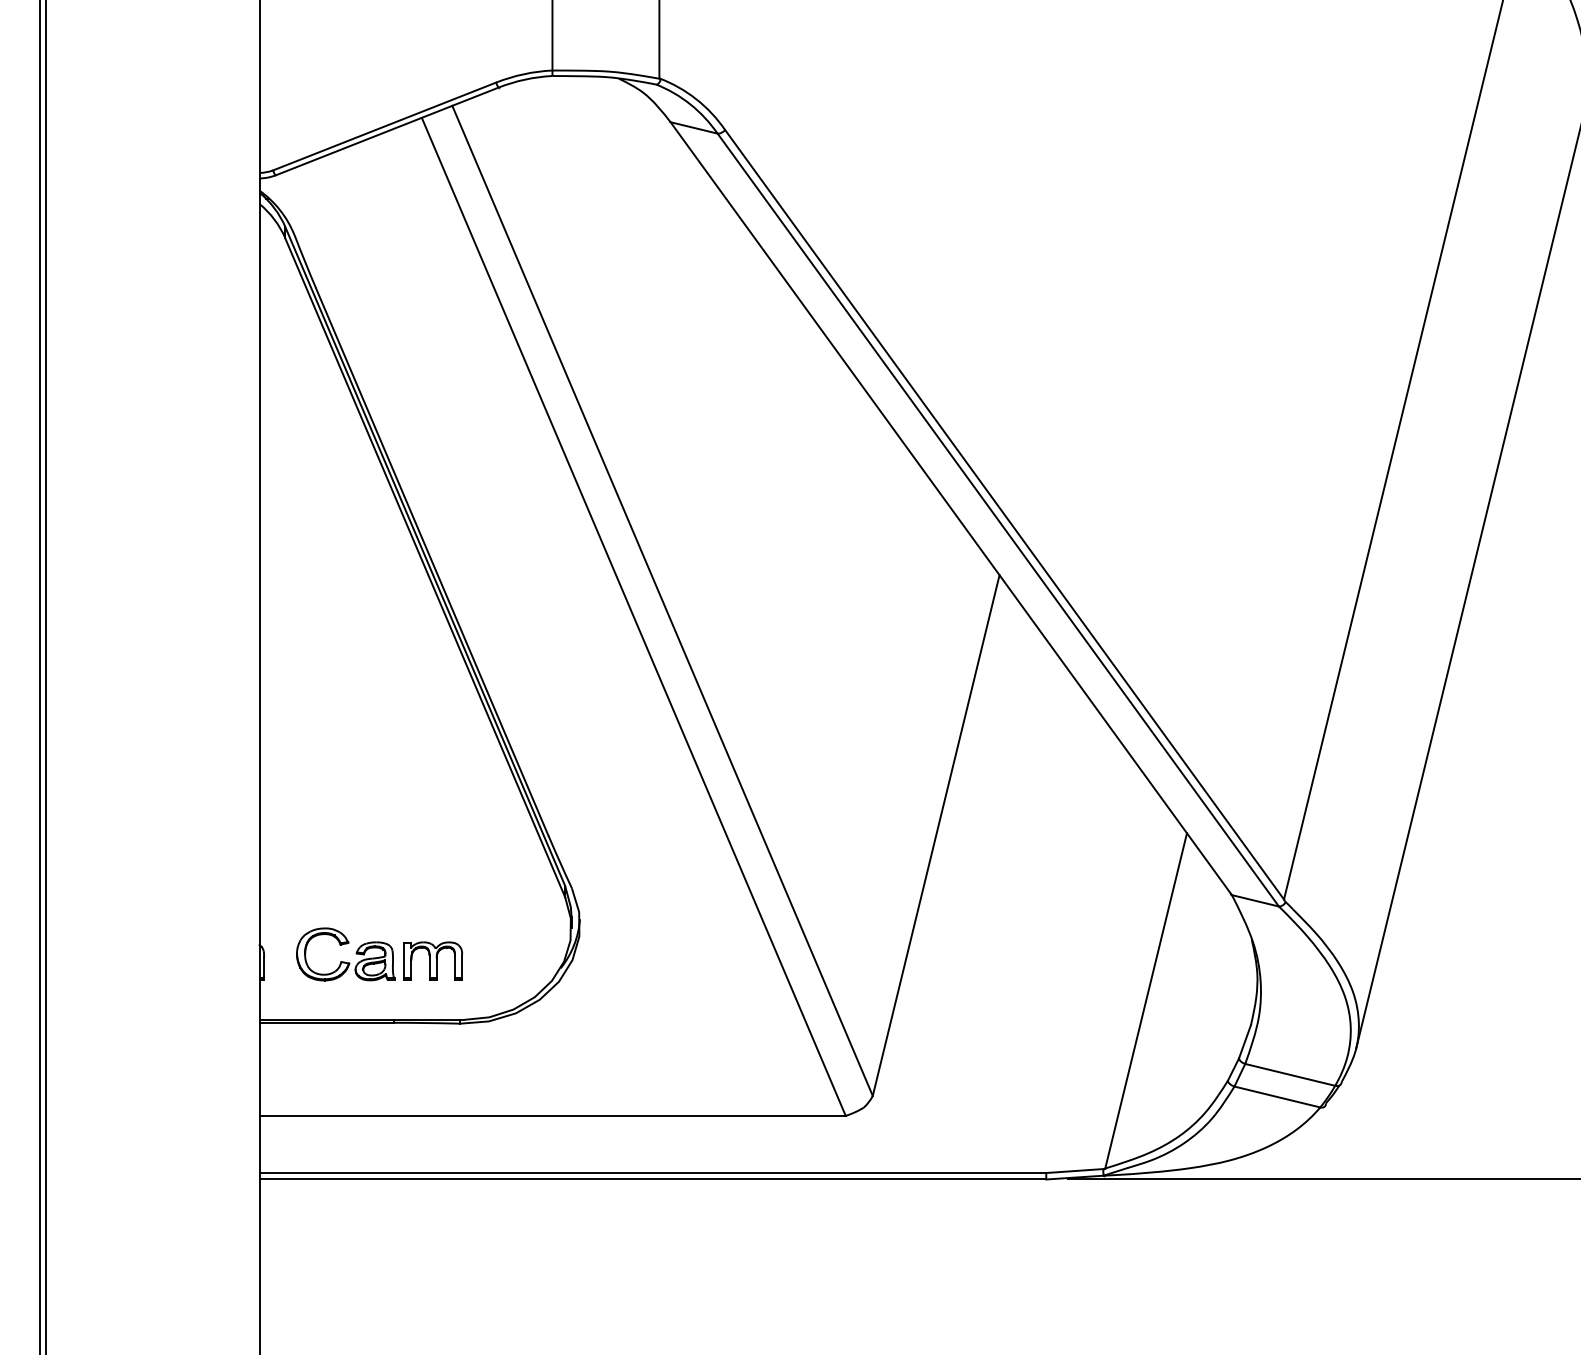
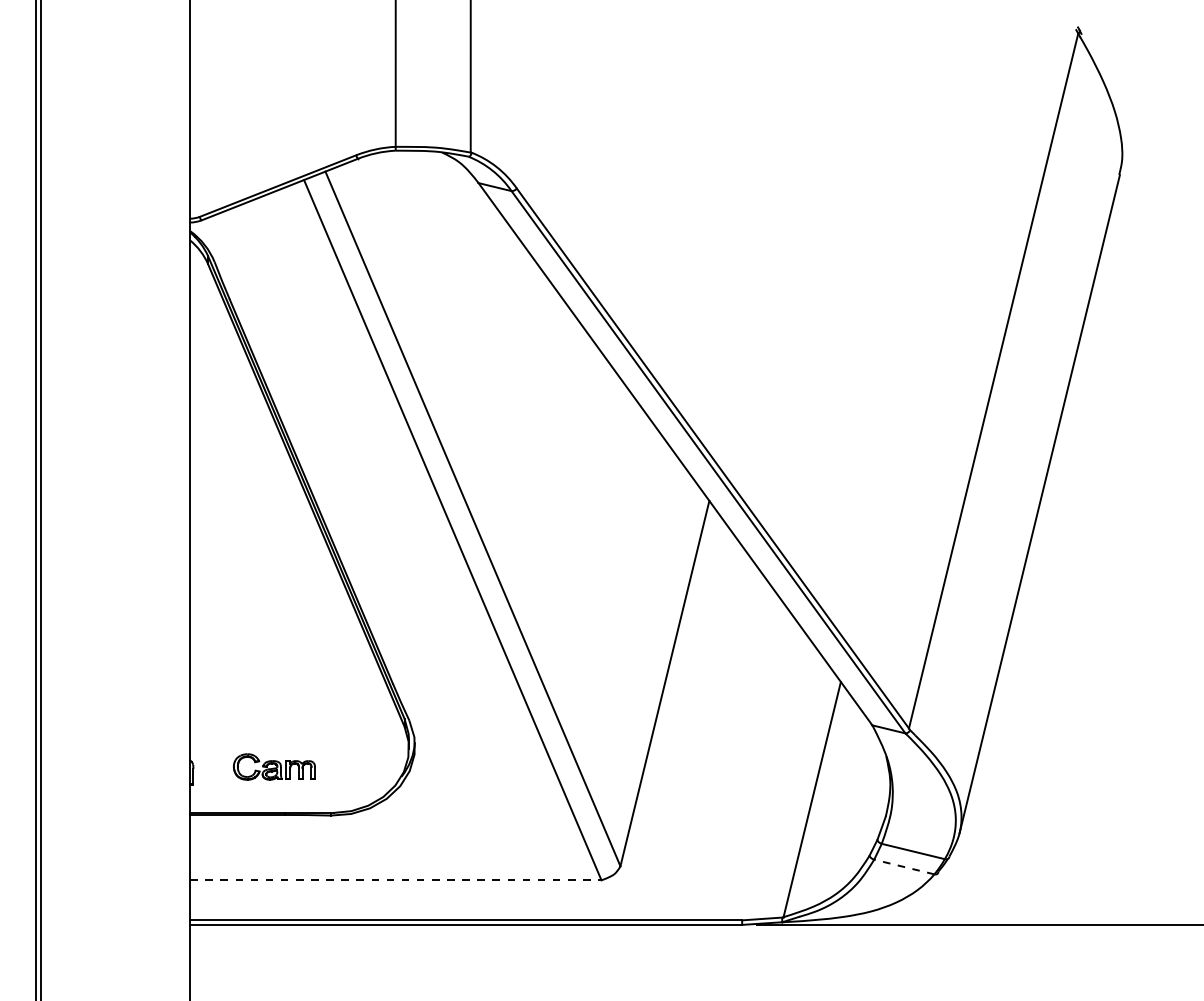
part: (379, 953) -> (274, 766), size x0.7
line: (1277, 1097) -> (904, 867), solid -> dashed
line: (552, 1116) -> (395, 880), solid -> dashed

